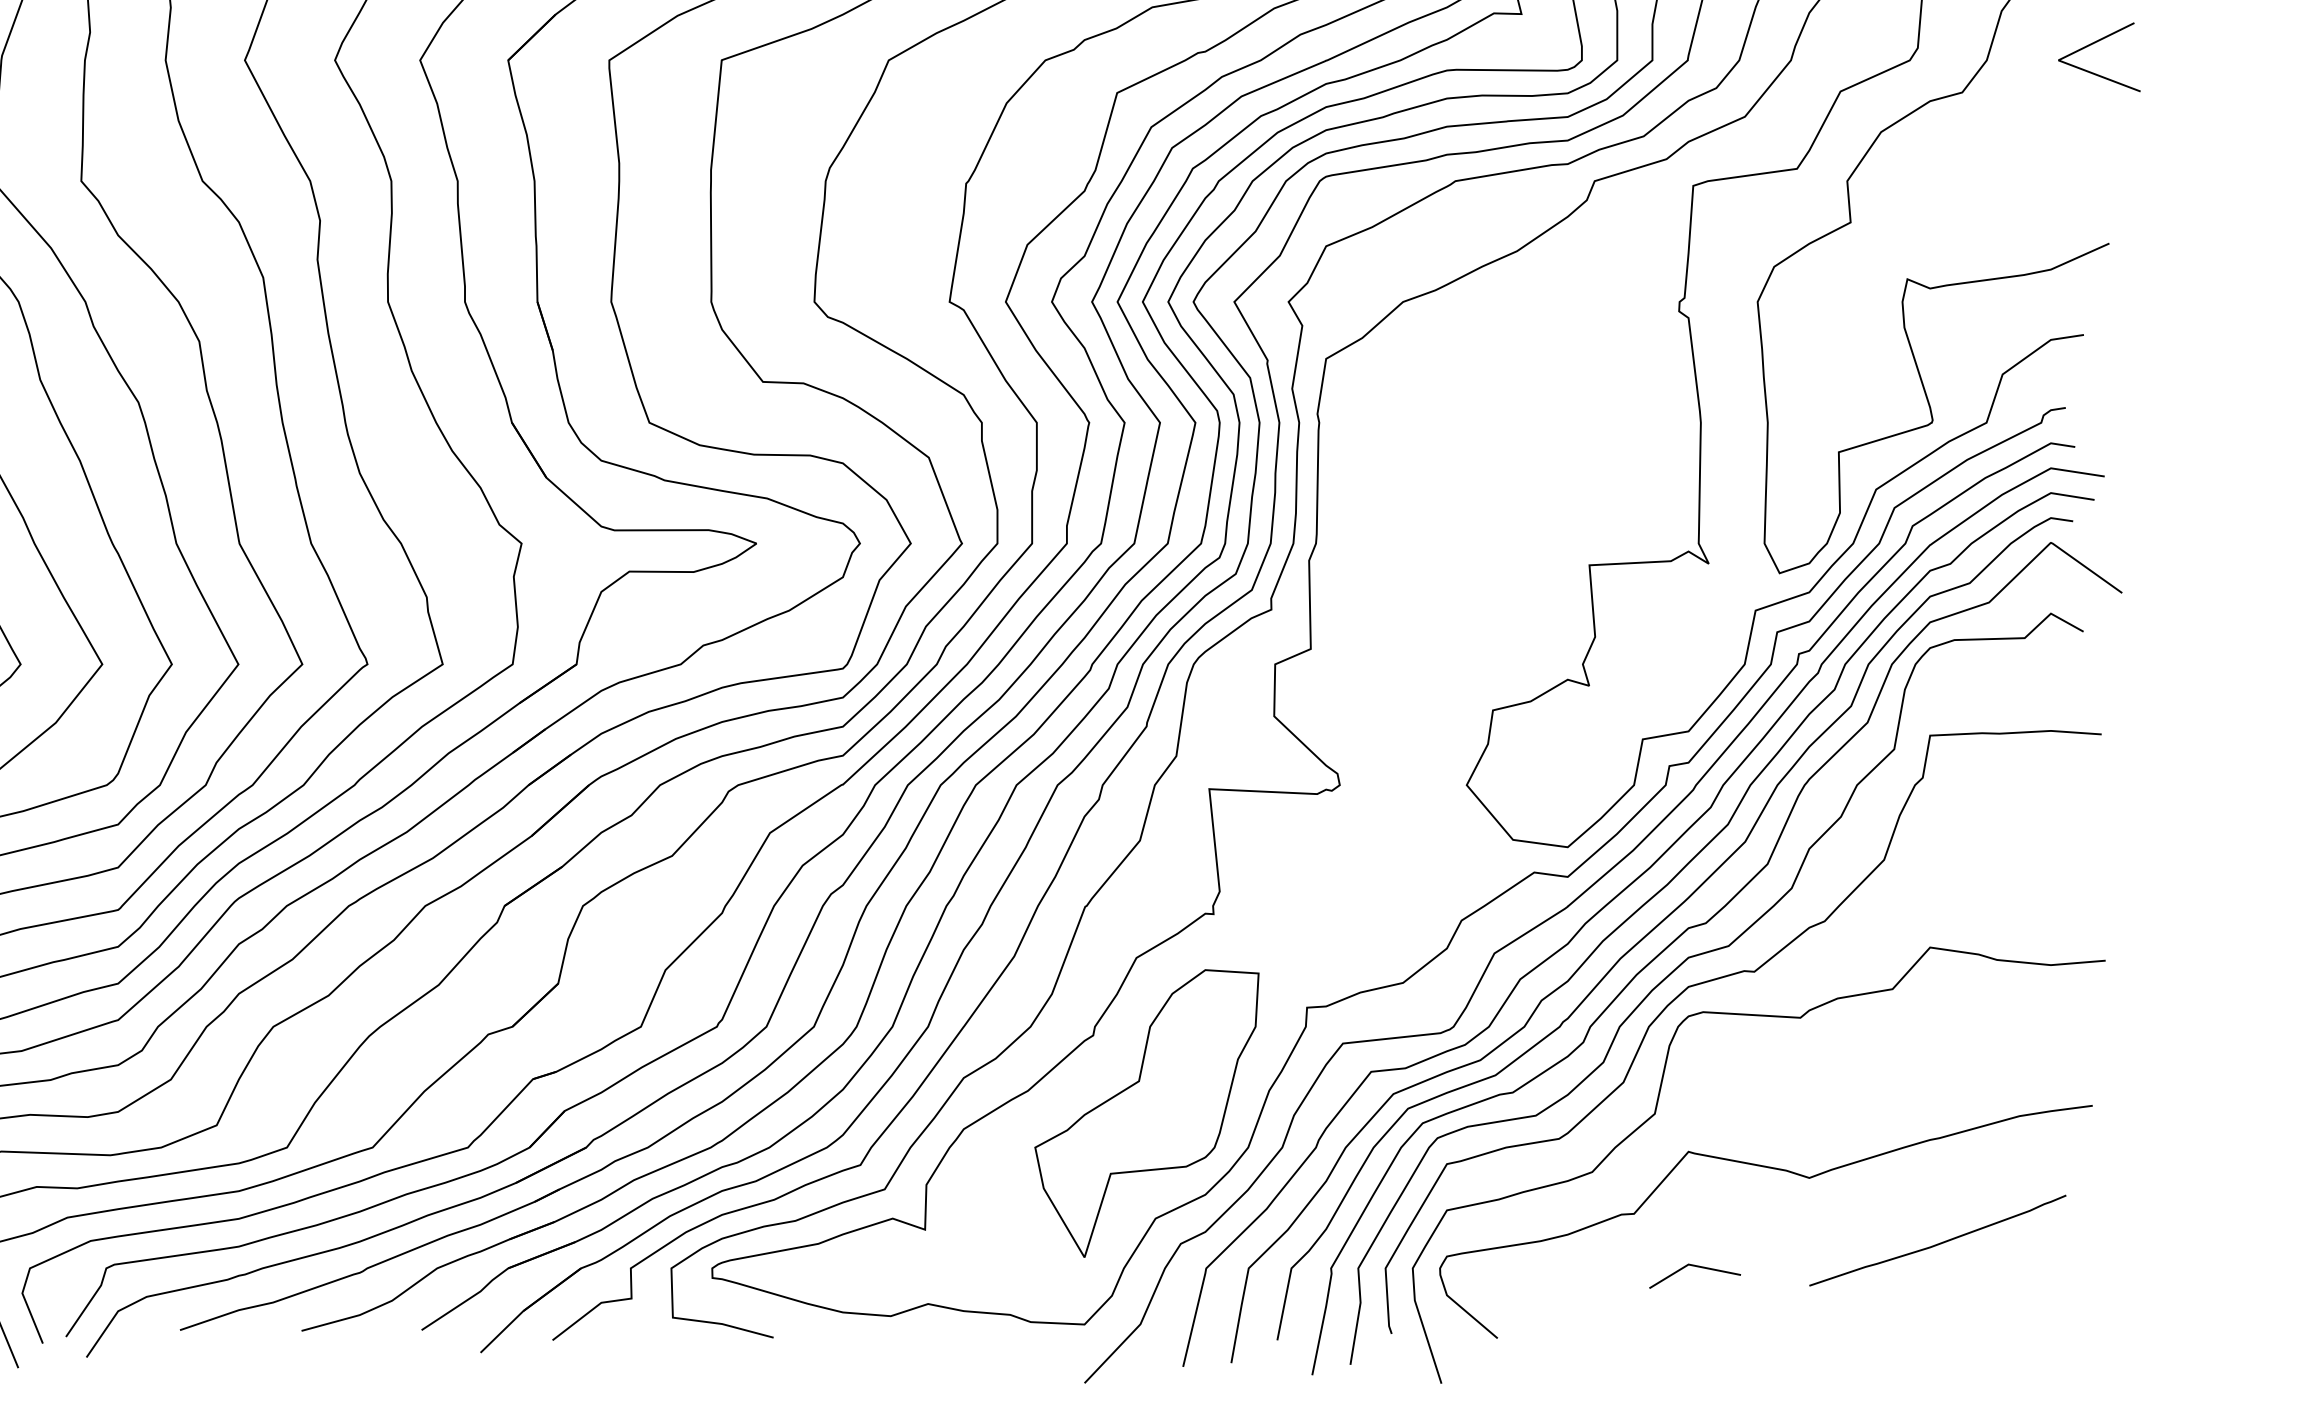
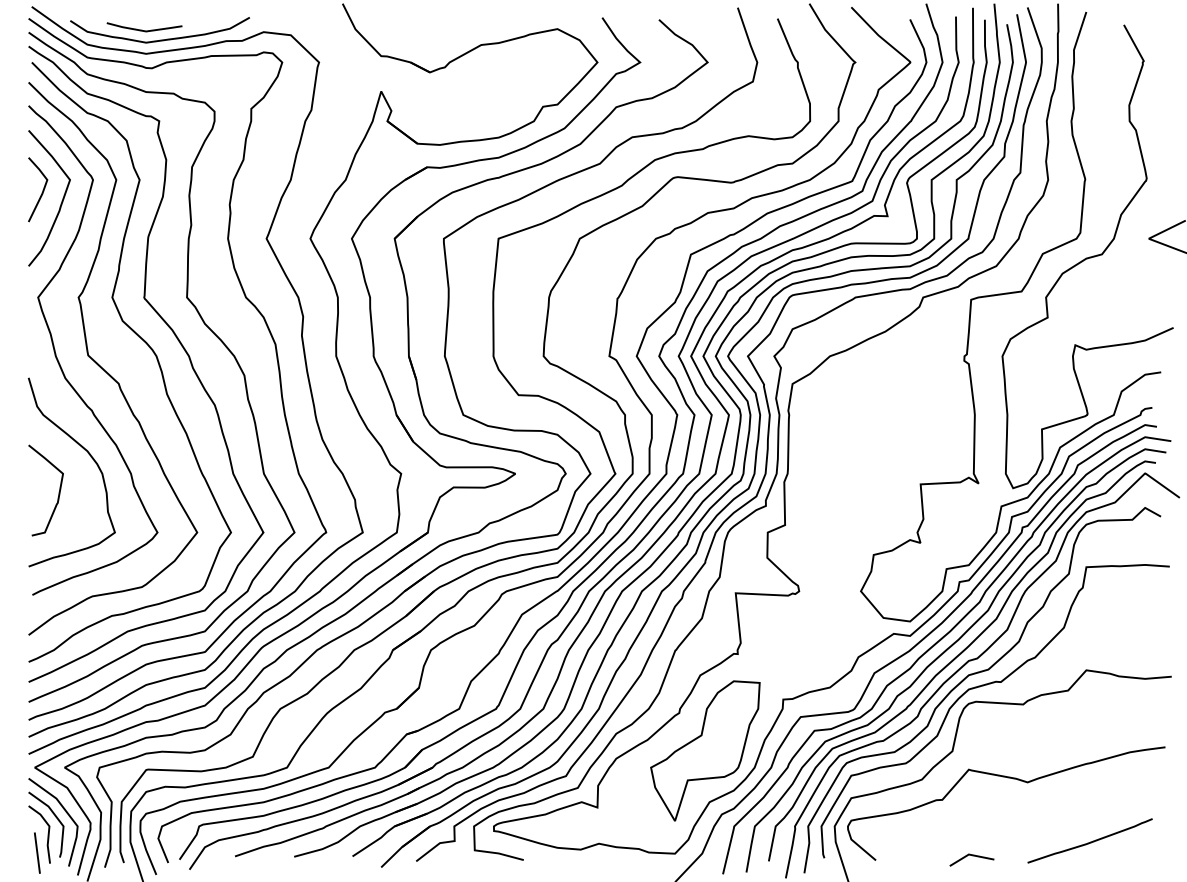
curve: (1938, 1241) -> (1090, 841), moved
line: (1696, 1268) -> (972, 856), moved

